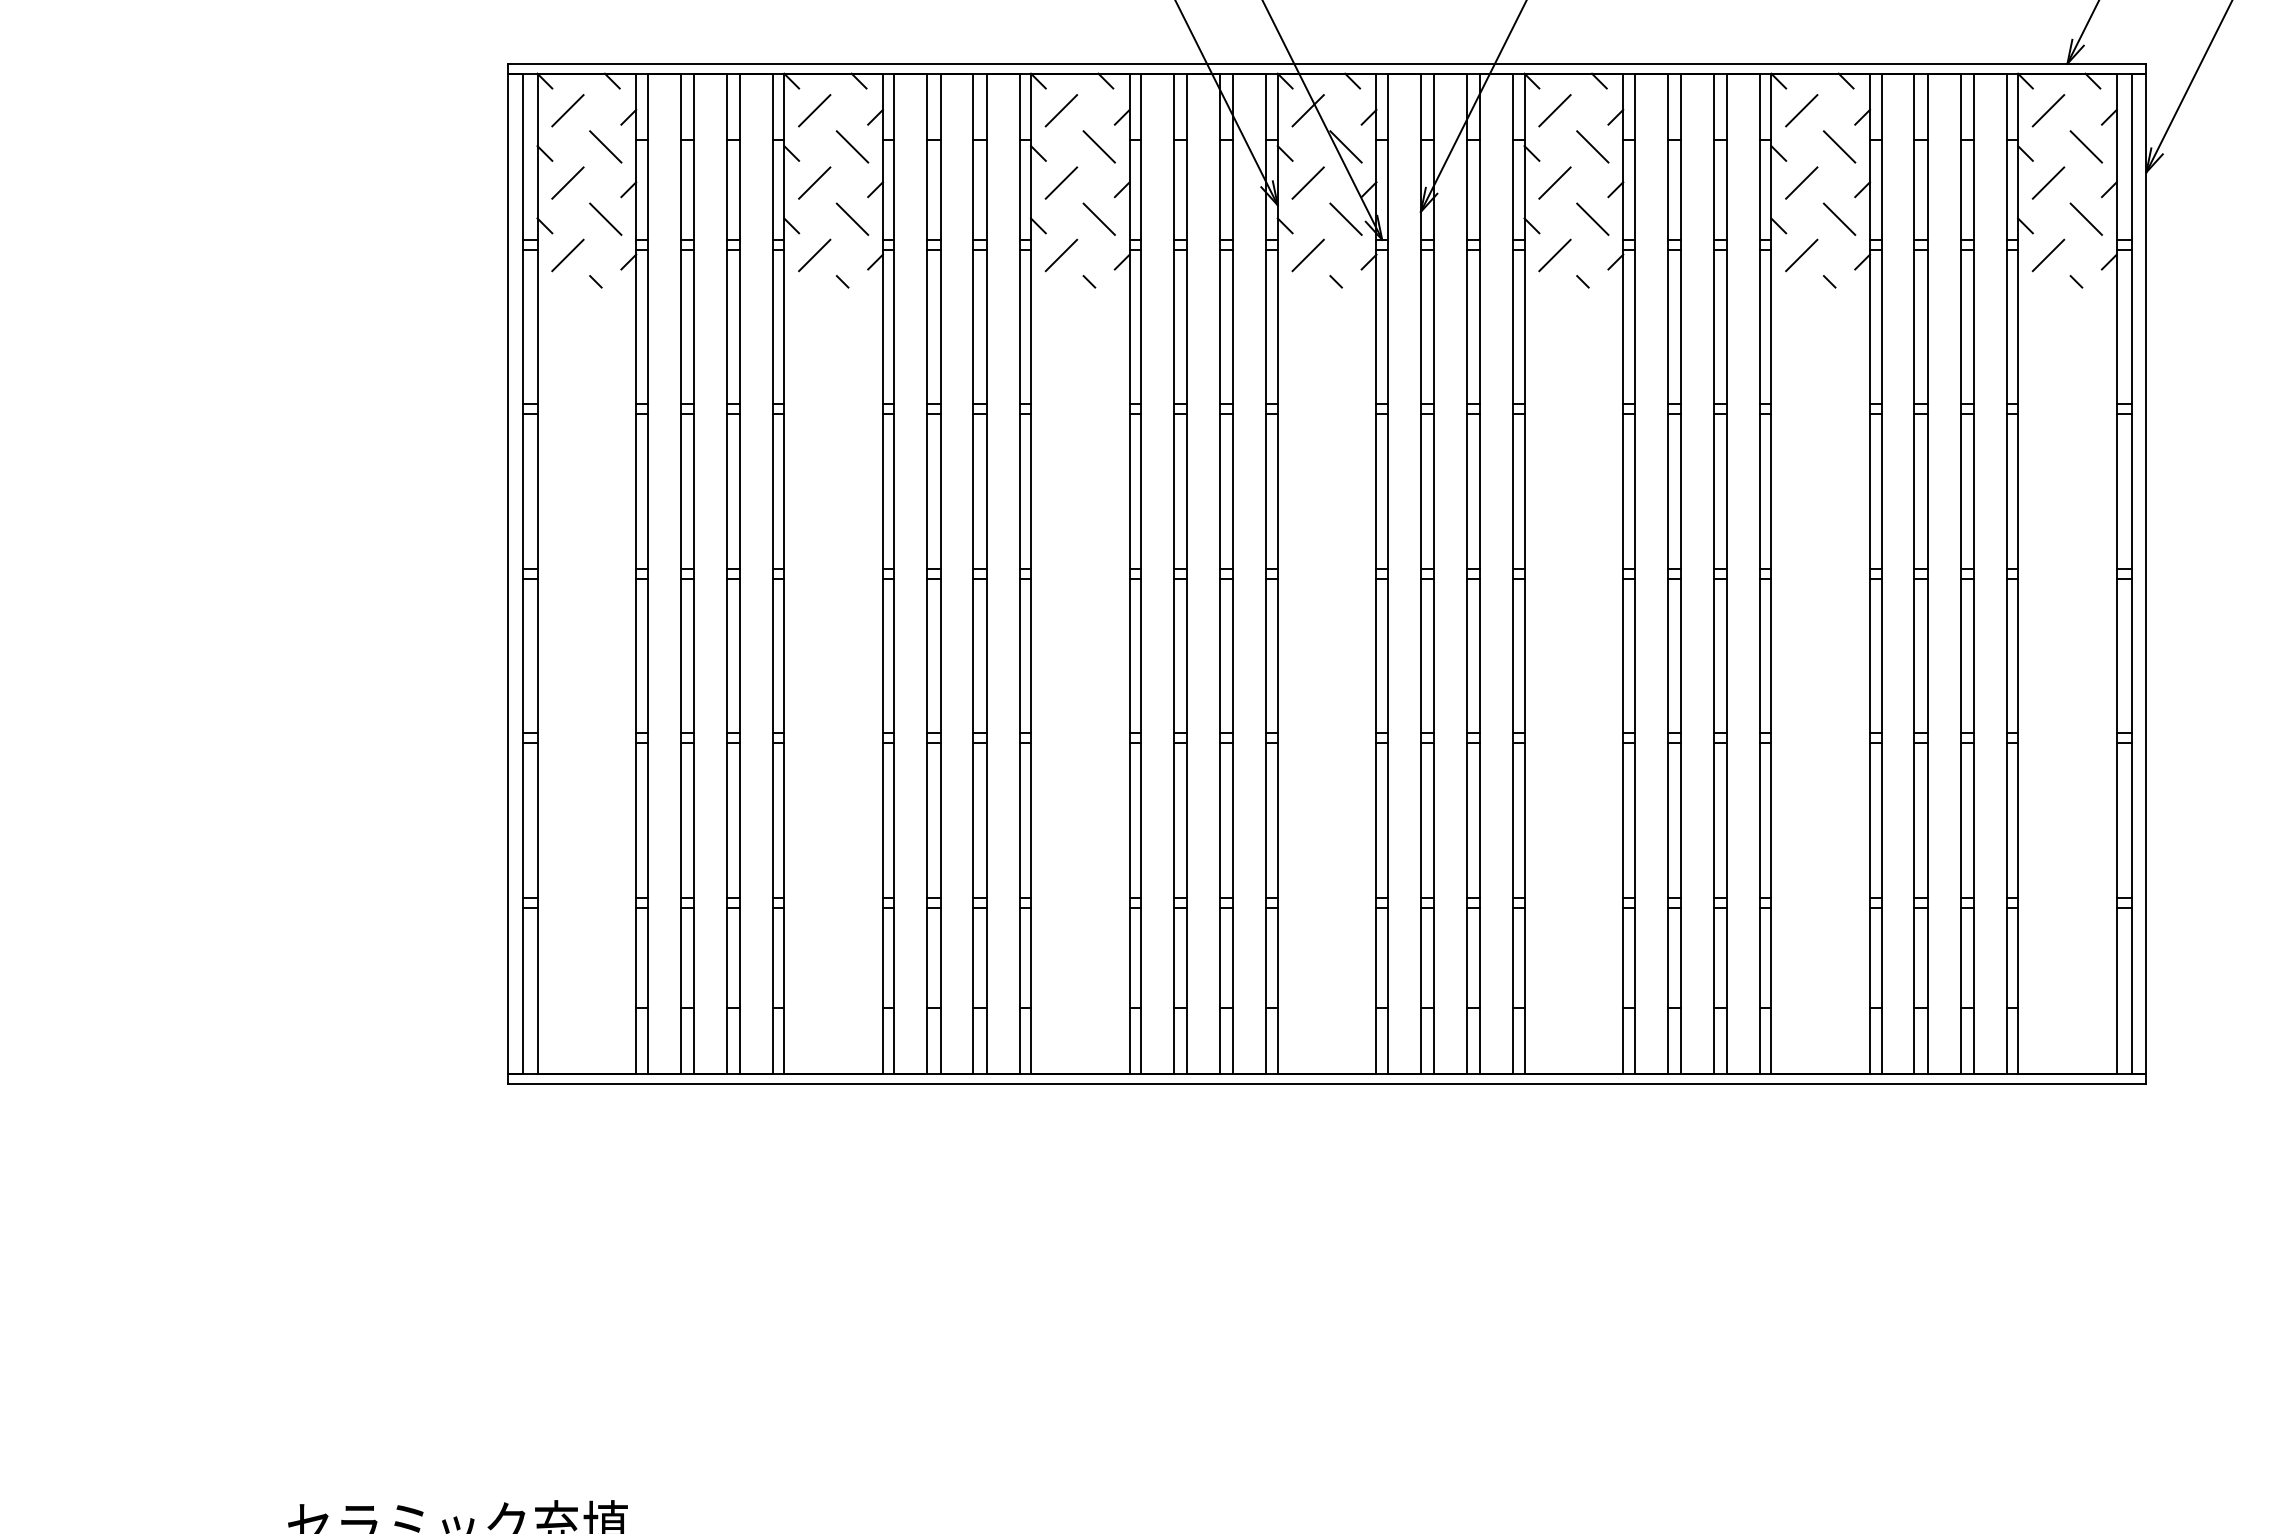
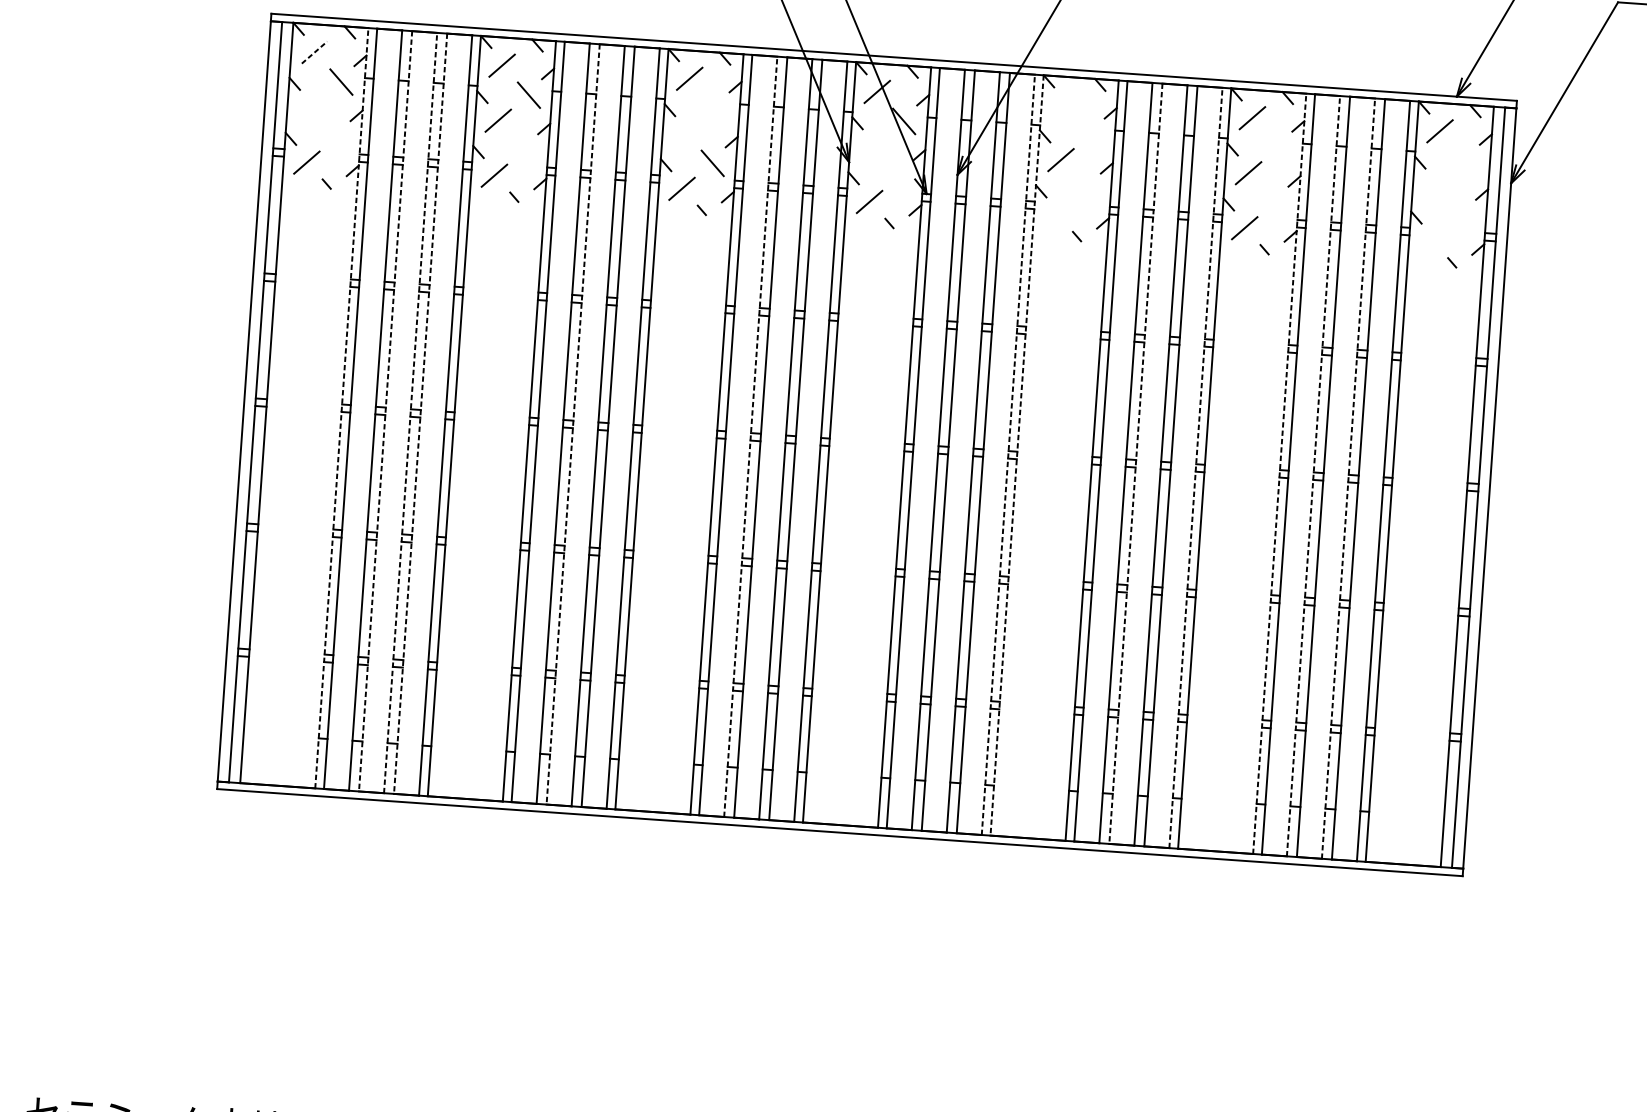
line: (568, 110) -> (315, 52), solid -> dashed
line: (1554, 110) -> (1064, 104), removed
line: (1098, 146) -> (715, 108), removed
line: (1592, 146) -> (1091, 134), removed
line: (1839, 146) -> (1279, 147), removed
line: (2085, 146) -> (1466, 160), removed
line: (567, 182) -> (310, 107), removed
line: (1061, 182) -> (685, 133), removed
line: (1307, 182) -> (872, 146), removed
line: (2048, 182) -> (1436, 185), removed
line: (605, 218) -> (337, 136), removed
line: (852, 218) -> (525, 149), removed
line: (1345, 218) -> (899, 175), removed
line: (1592, 218) -> (1087, 188), removed
line: (1839, 218) -> (1275, 202), removed
line: (2085, 218) -> (1462, 215), removed
line: (1554, 255) -> (1056, 215), removed
line: (2048, 255) -> (1432, 241), removed
line: (636, 573) -> (342, 408), solid -> dashed
line: (726, 573) -> (410, 412), solid -> dashed
line: (1174, 573) -> (751, 436), solid -> dashed
line: (1513, 573) -> (1008, 454), solid -> dashed
line: (1759, 573) -> (1195, 467), solid -> dashed
line: (1870, 573) -> (1280, 473), solid -> dashed
line: (1914, 573) -> (1313, 475), solid -> dashed
line: (1960, 573) -> (1348, 478), solid -> dashed
line: (693, 574) -> (385, 411), solid -> dashed
line: (739, 574) -> (420, 414), solid -> dashed
line: (940, 574) -> (573, 424), solid -> dashed
line: (1524, 574) -> (1017, 455), solid -> dashed
line: (1680, 574) -> (1135, 464), solid -> dashed

